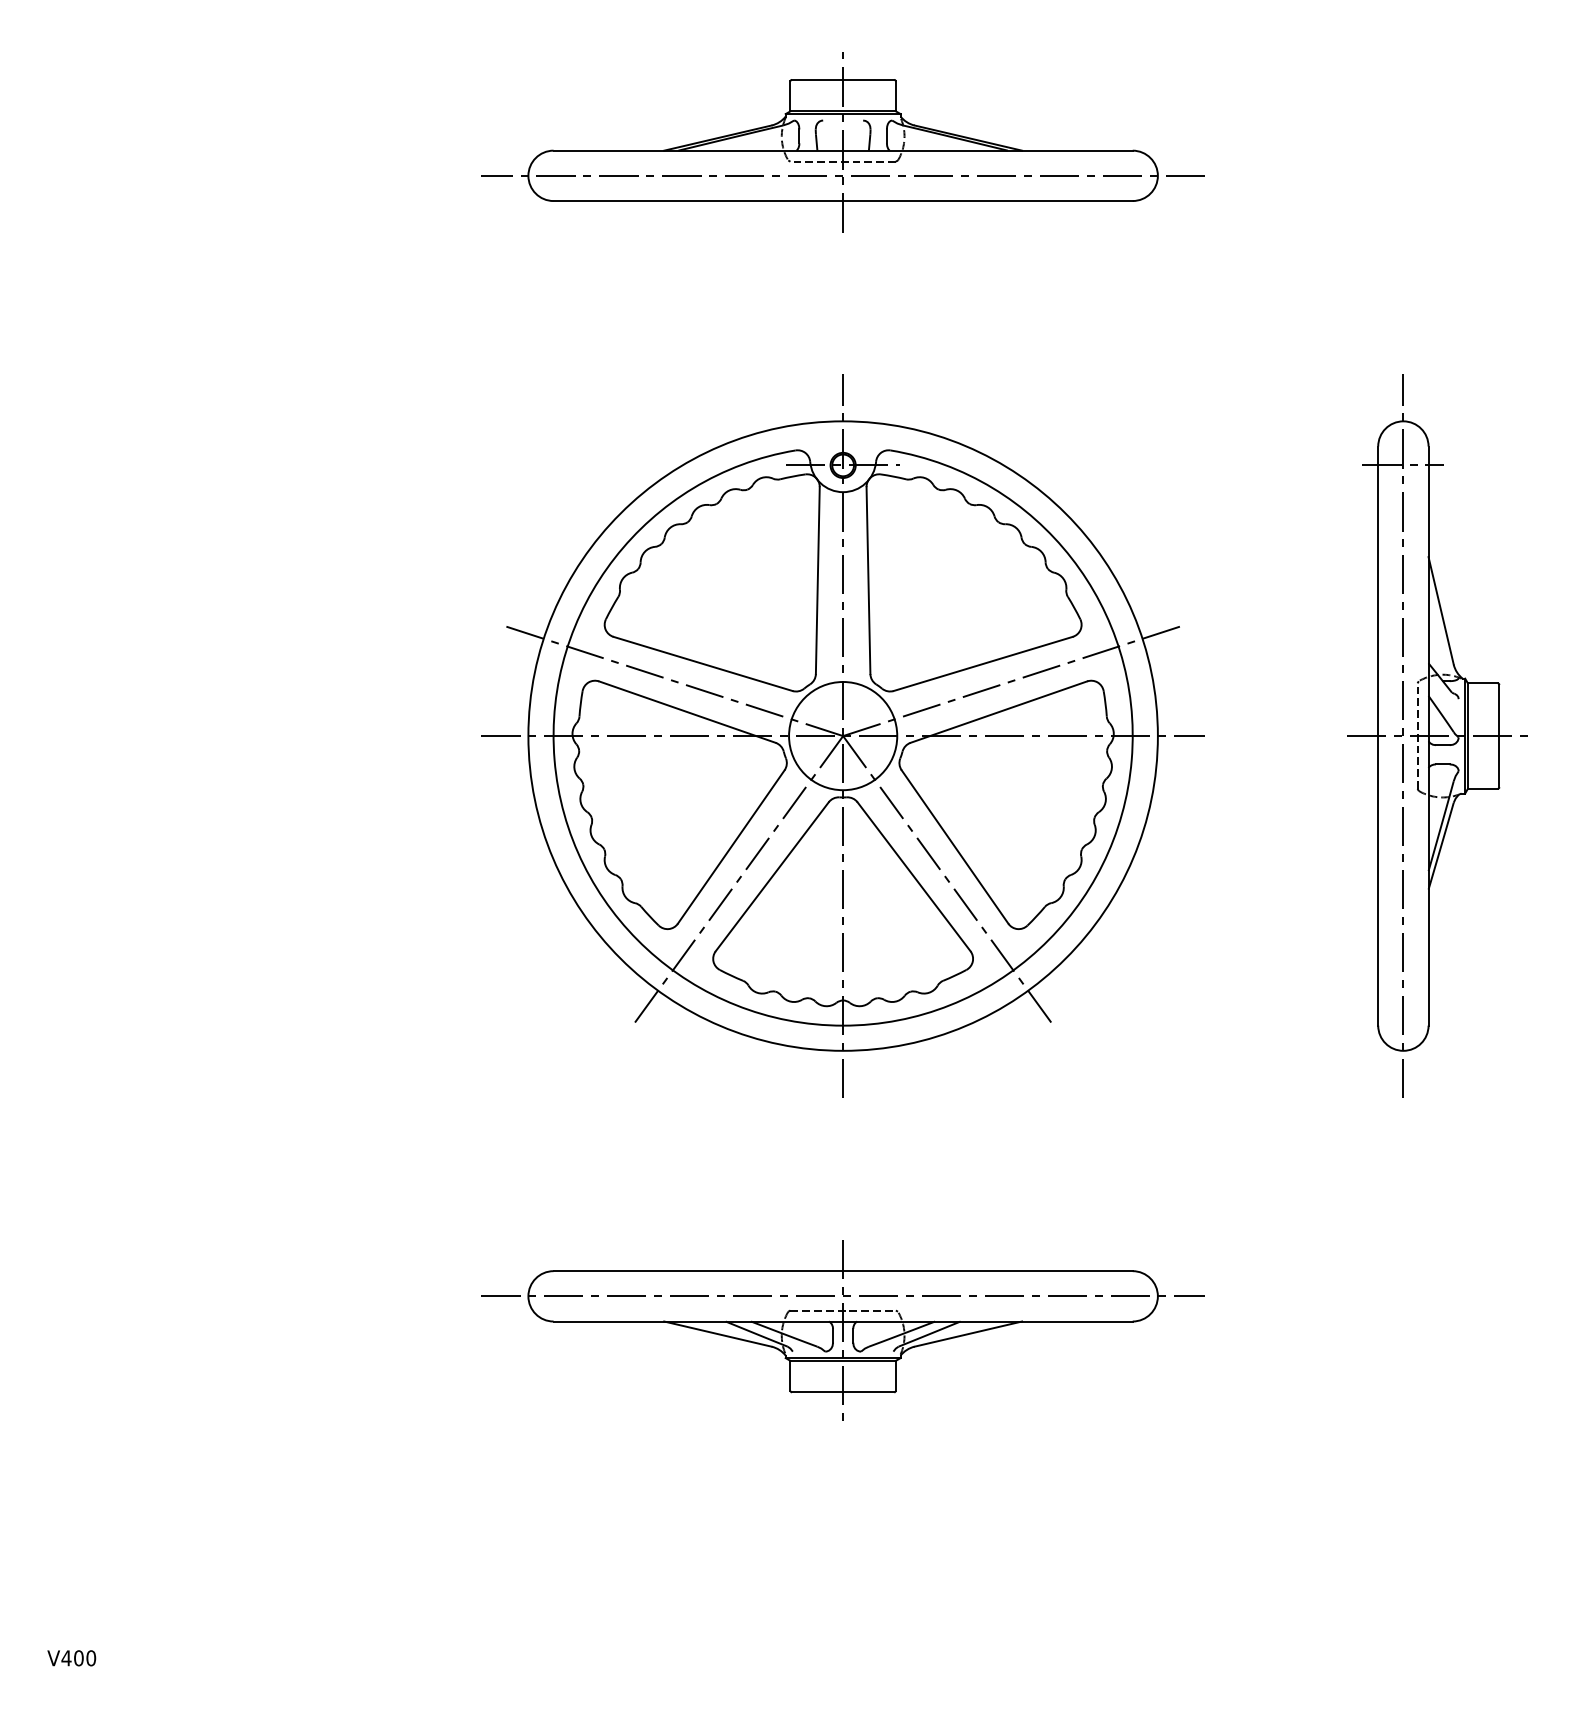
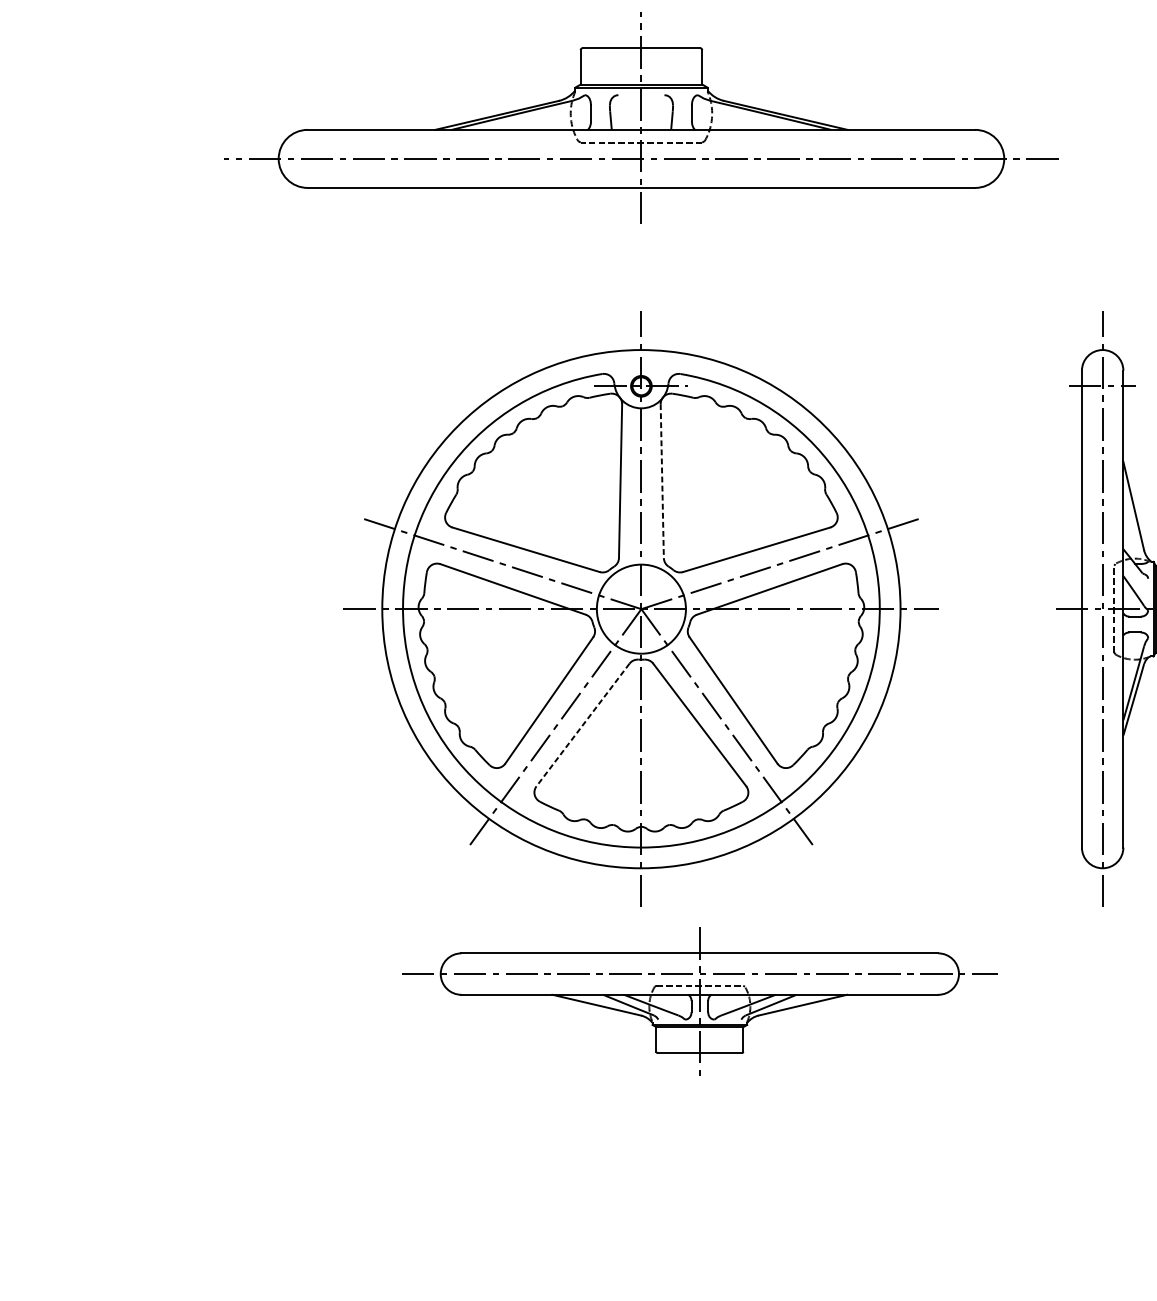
part: (842, 142) -> (640, 120), size x1.4
line: (868, 581) -> (662, 481), solid -> dashed
line: (771, 877) -> (582, 725), solid -> dashed
part: (842, 1330) -> (699, 1002), moved

